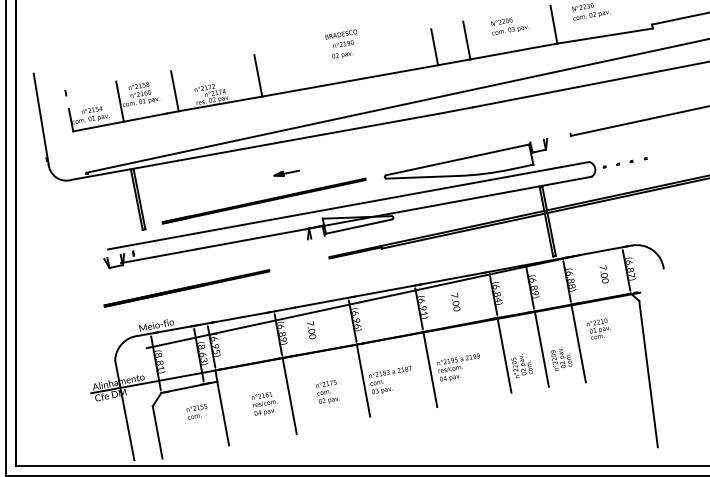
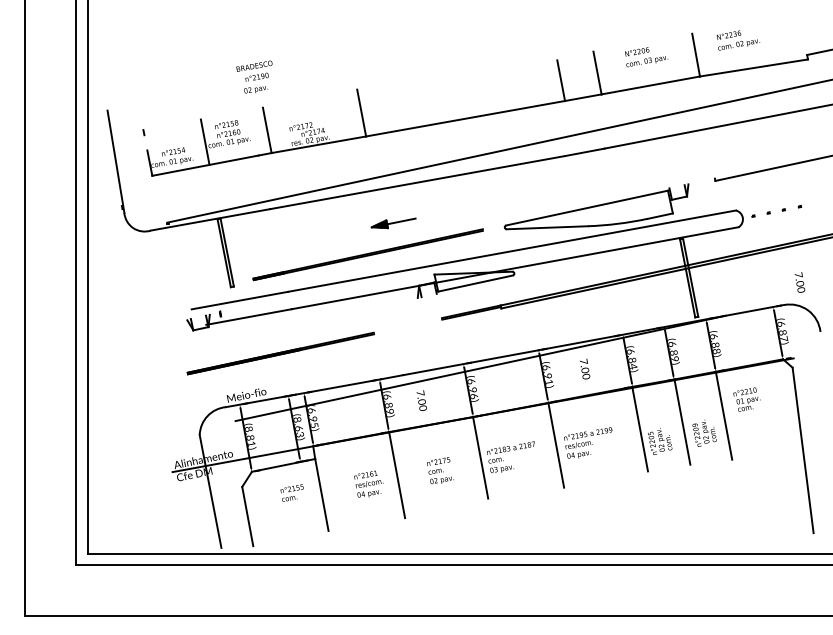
text: (341, 43) -> (254, 76), moved
part: (286, 173) -> (393, 223), size x1.6
text: (603, 274) -> (799, 282), moved

